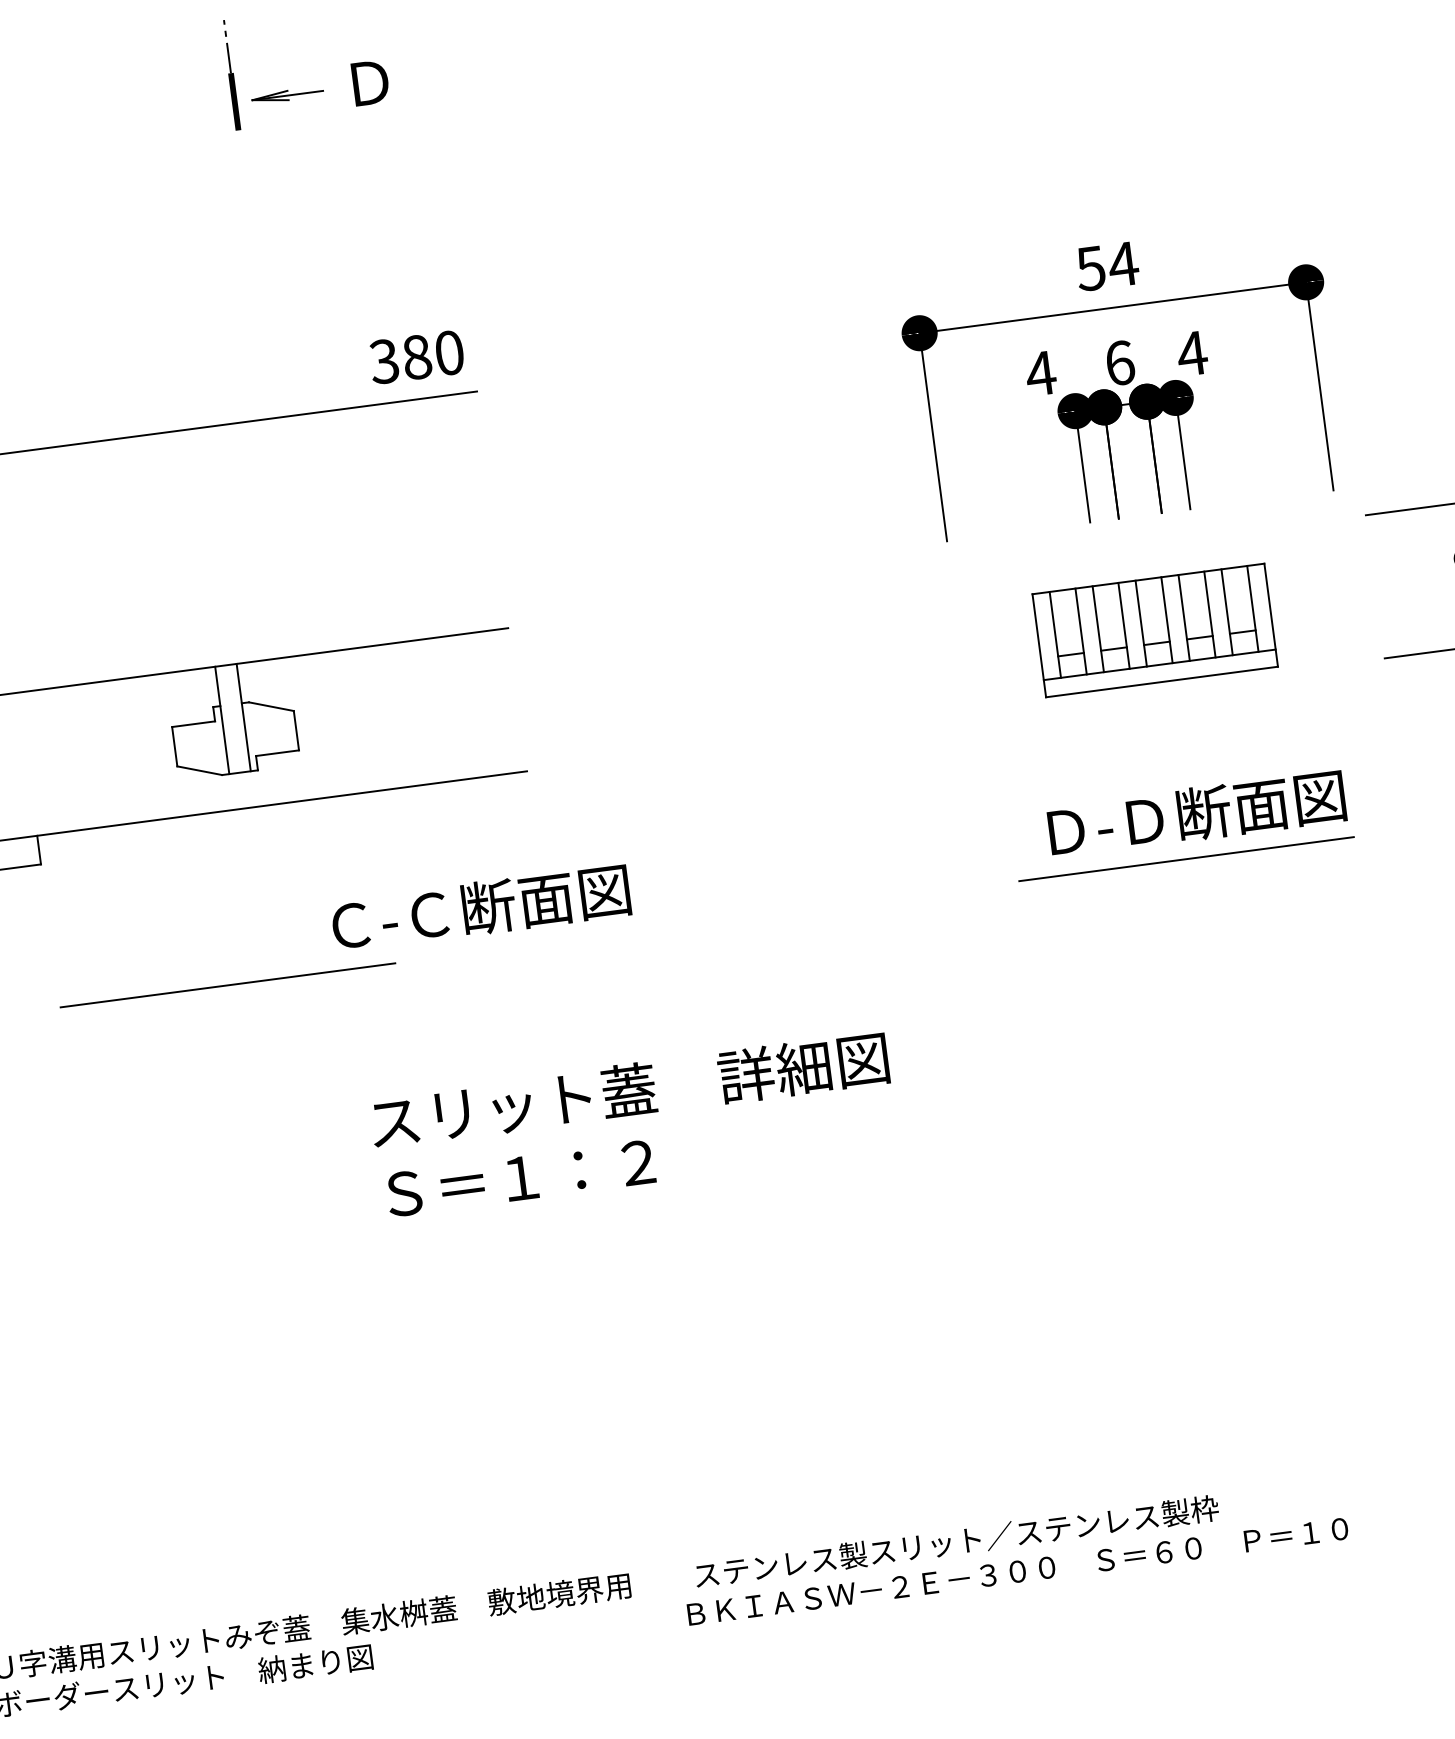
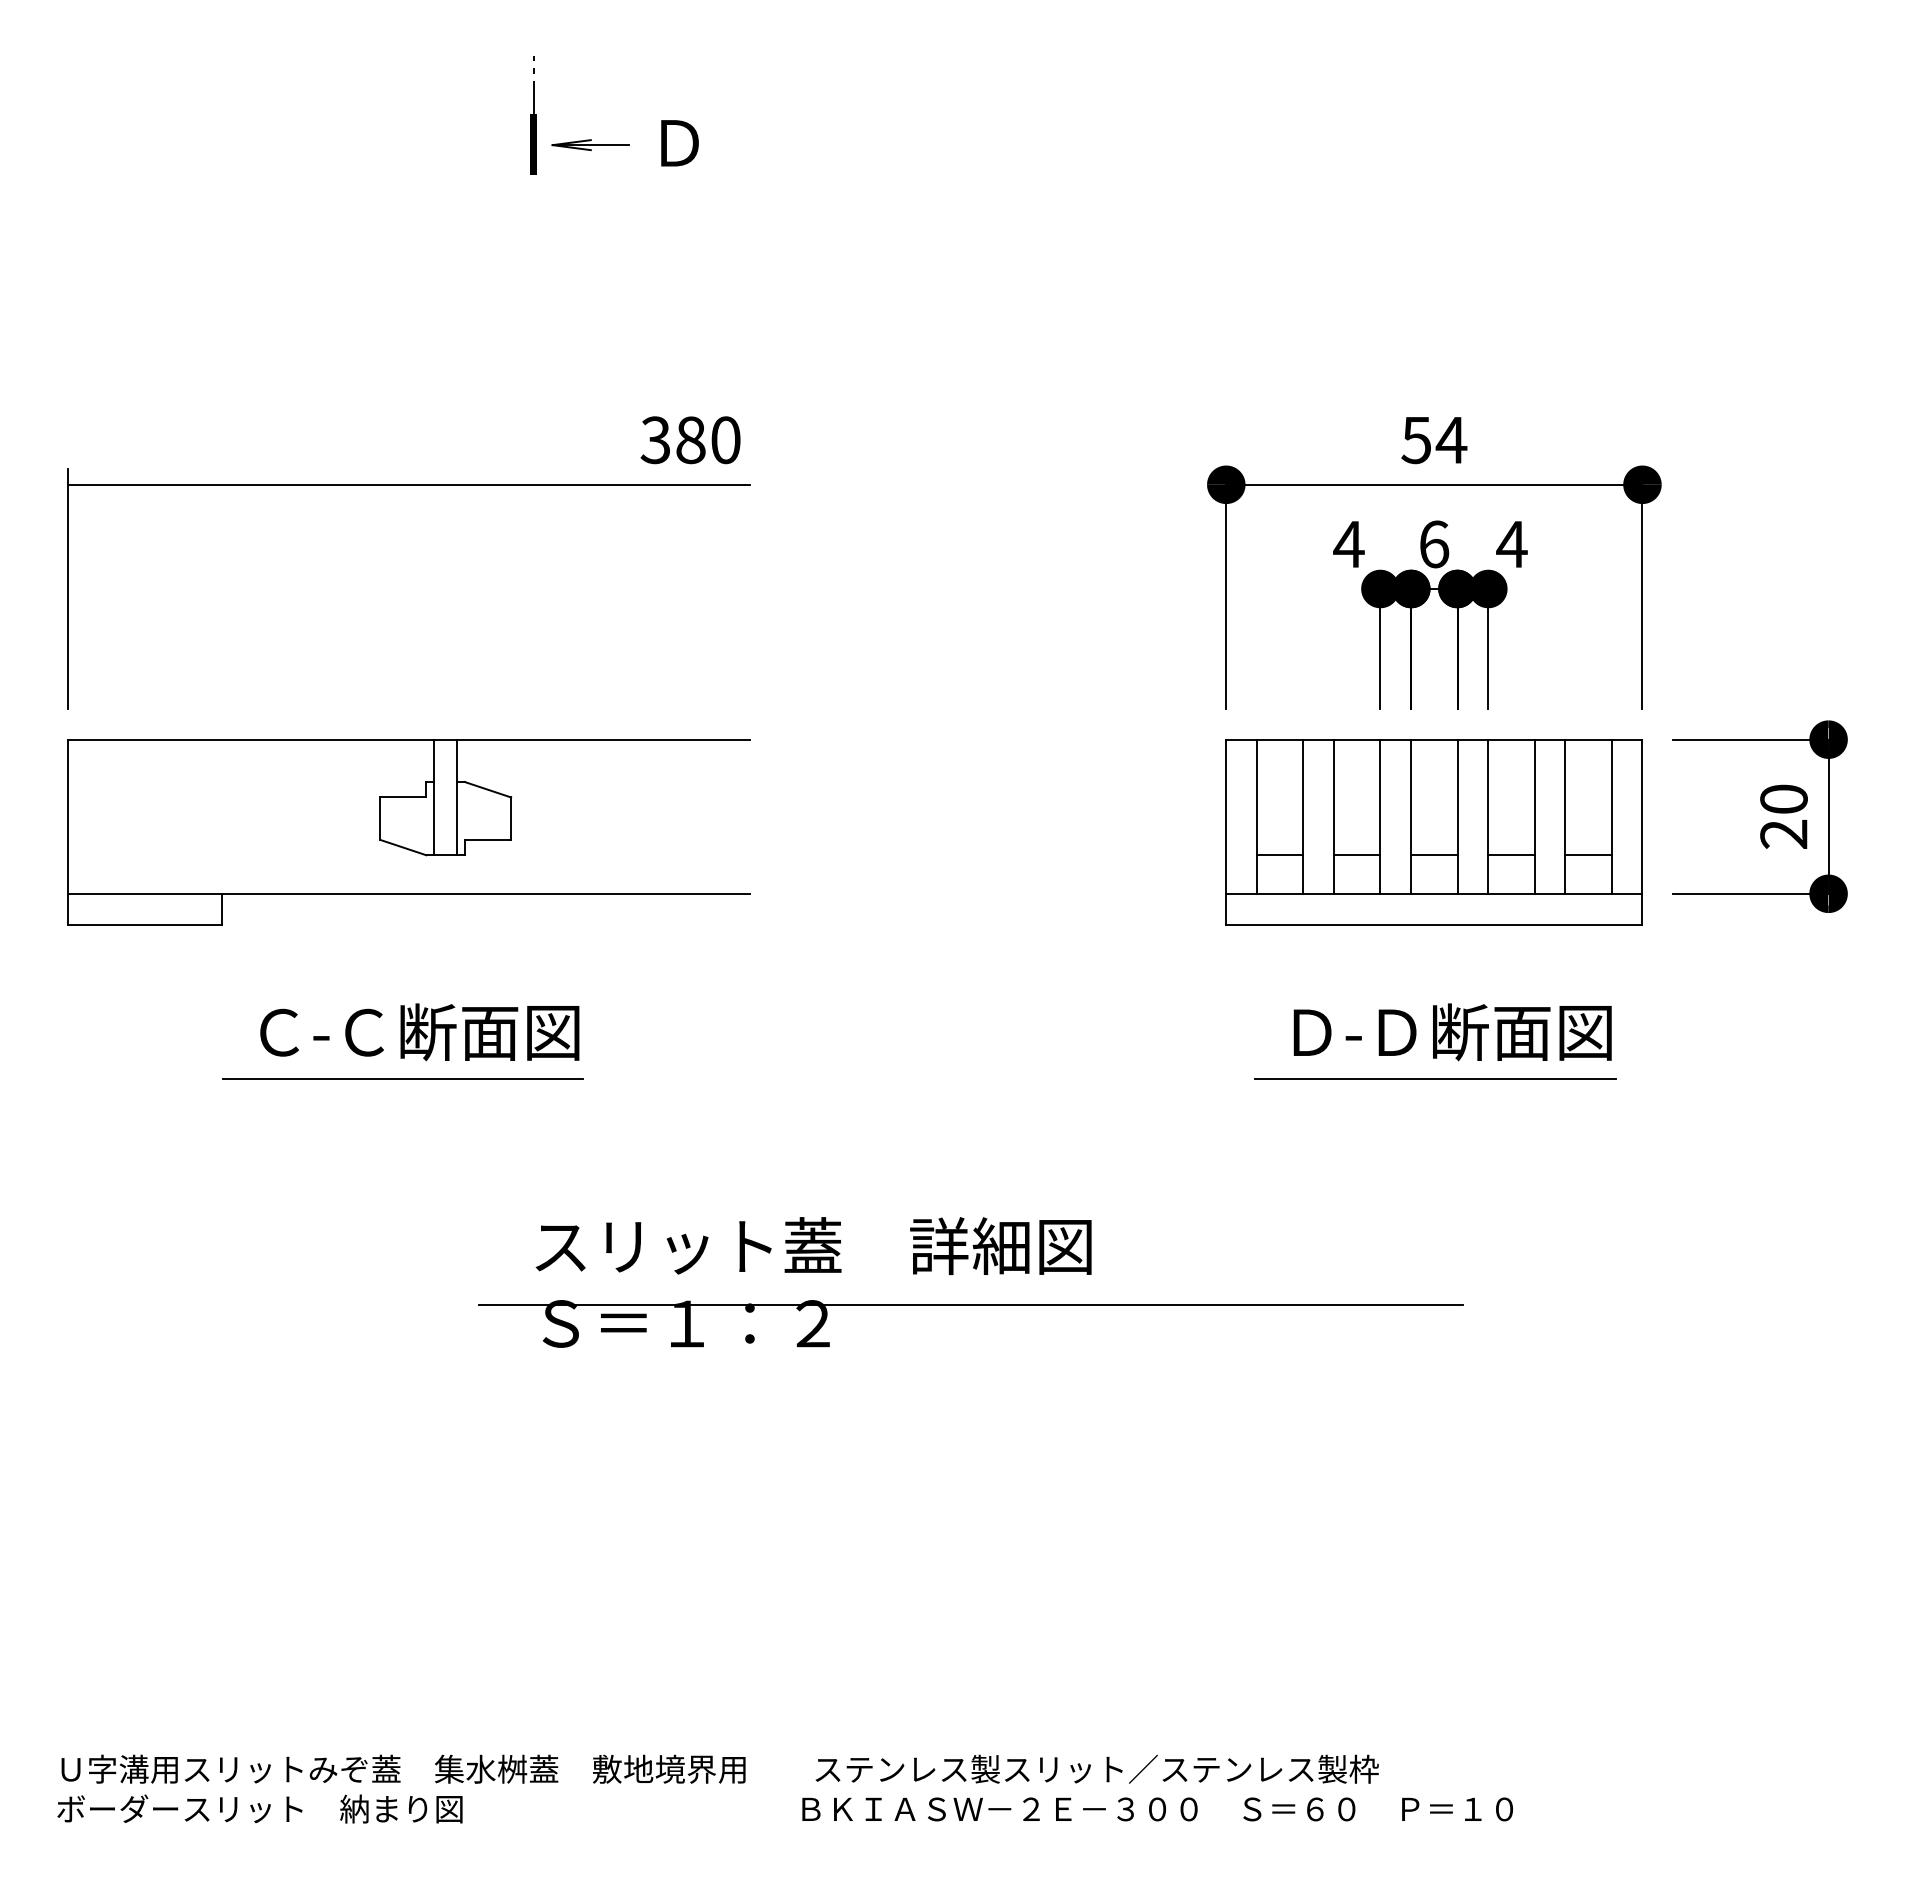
part: (1154, 630) -> (1433, 832), size x1.67
text: (480, 908) -> (419, 1032), moved
line: (782, 1126) -> (970, 1305), added

